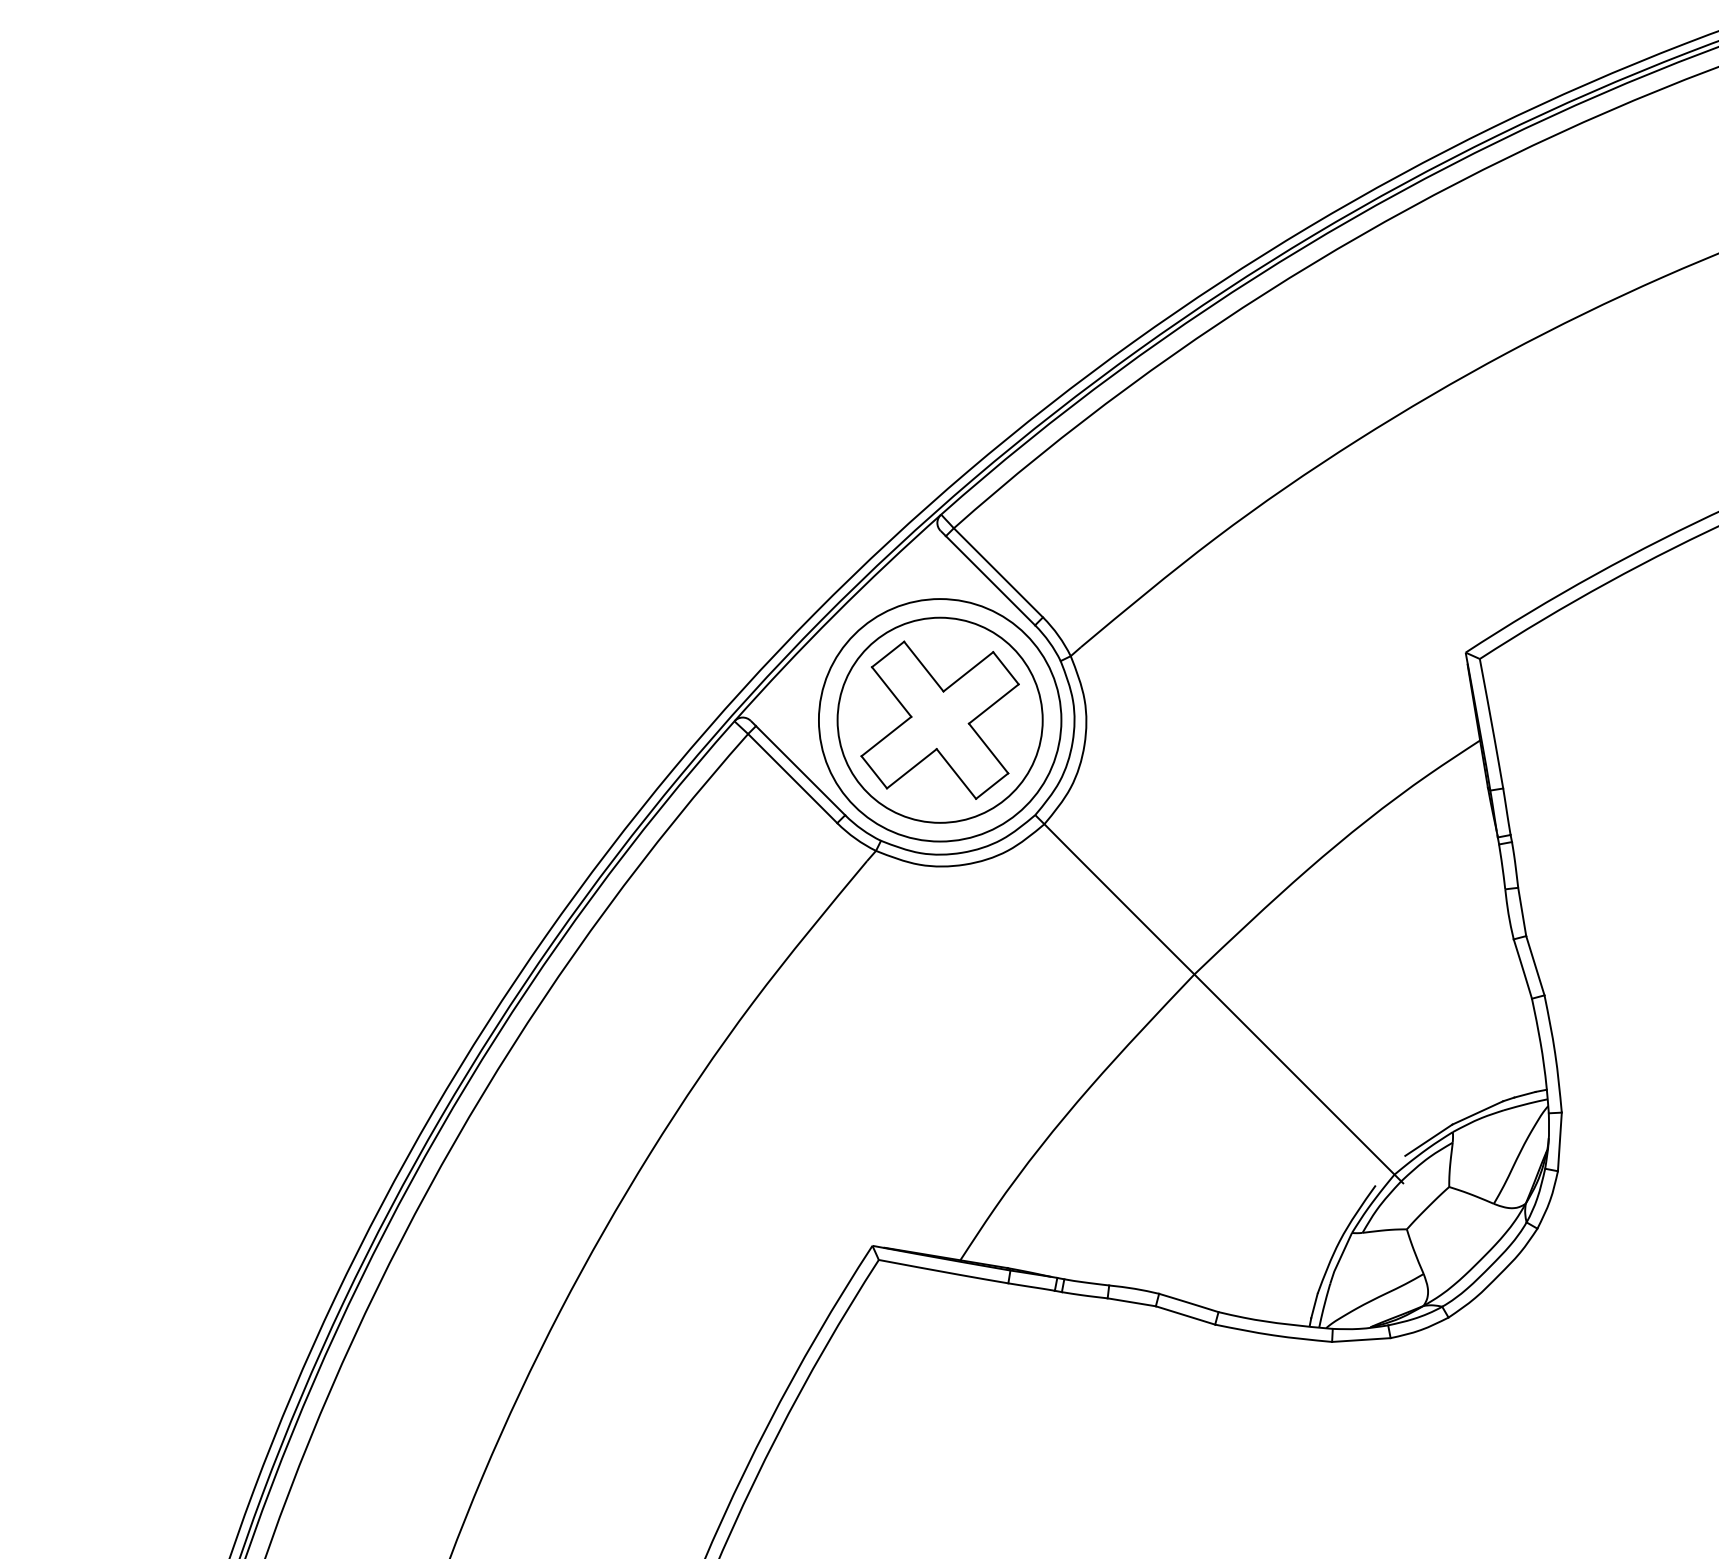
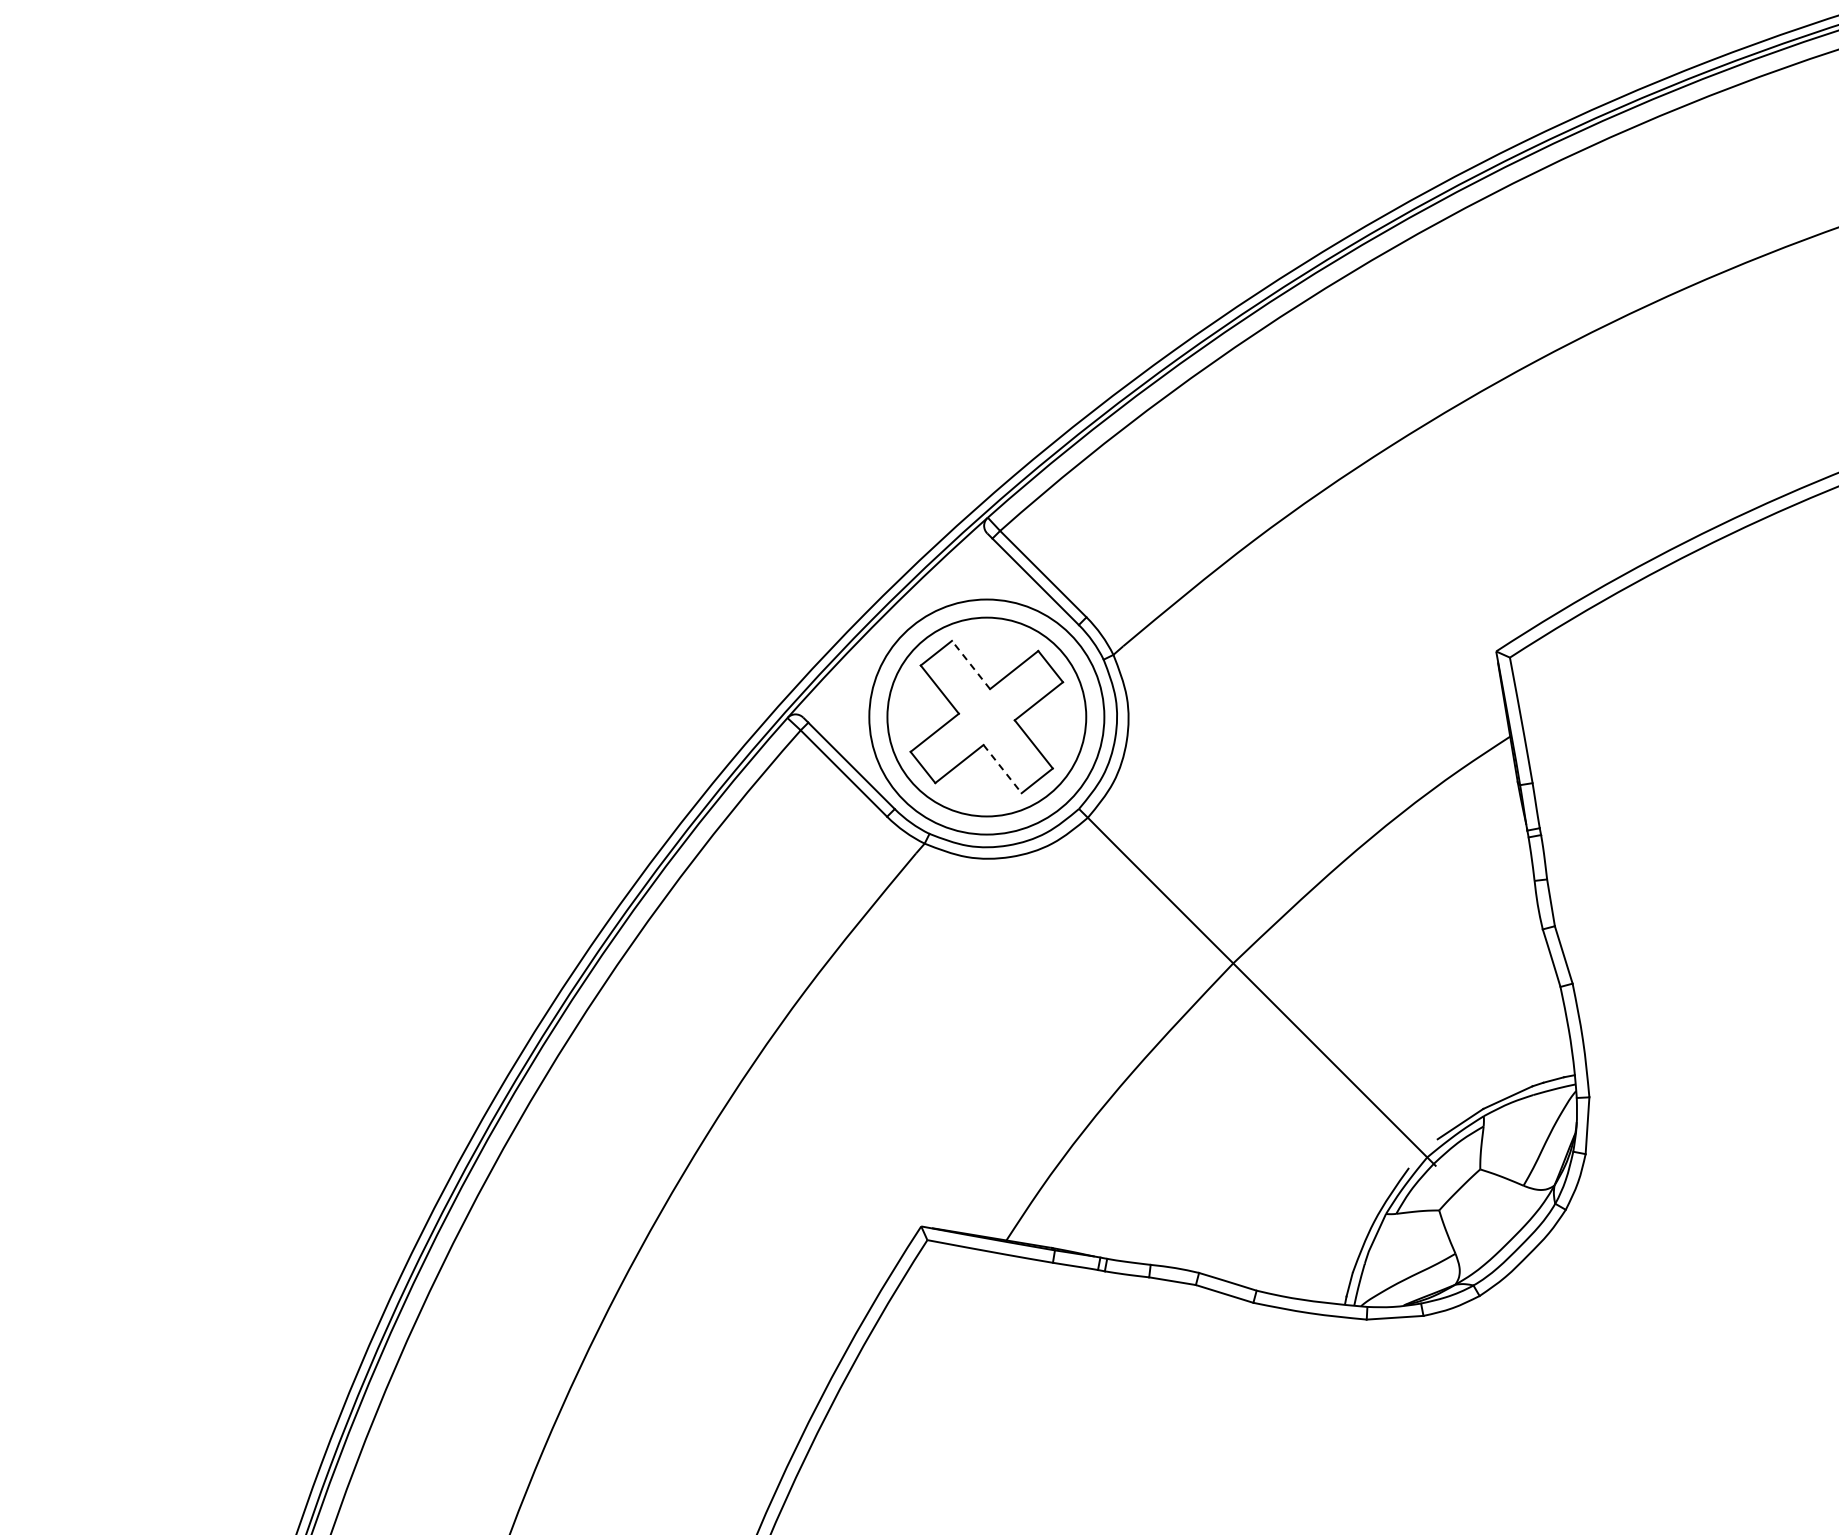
line: (924, 667) -> (971, 665), solid -> dashed
line: (956, 774) -> (1002, 769), solid -> dashed

